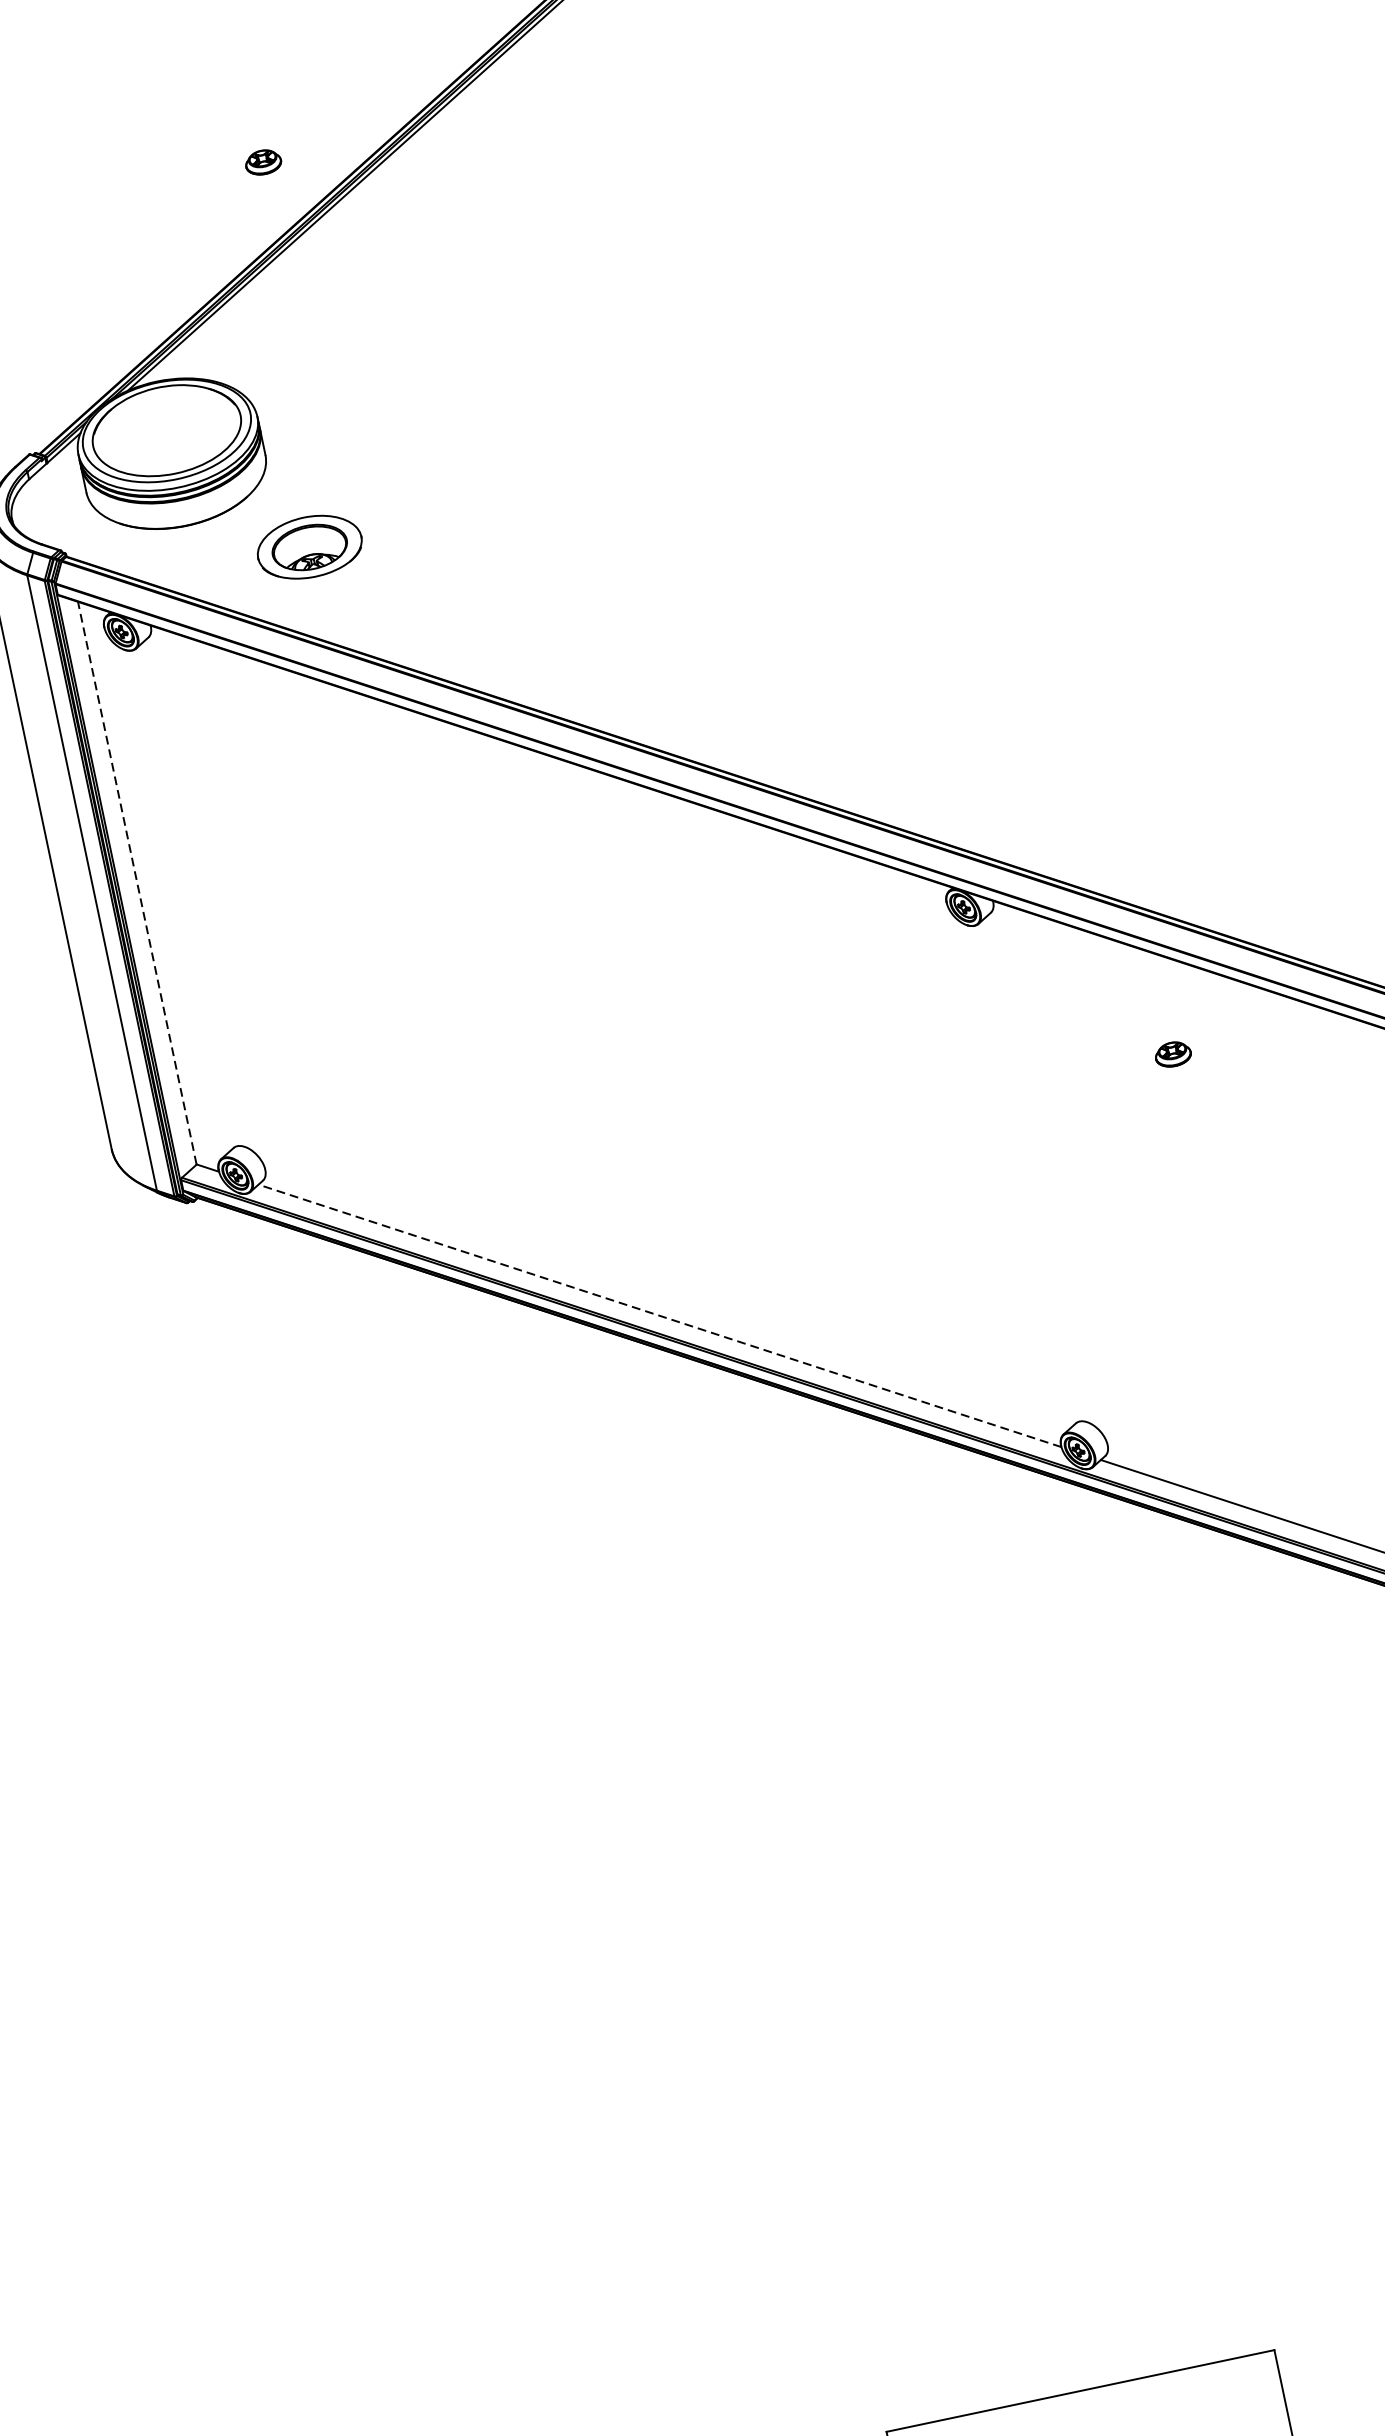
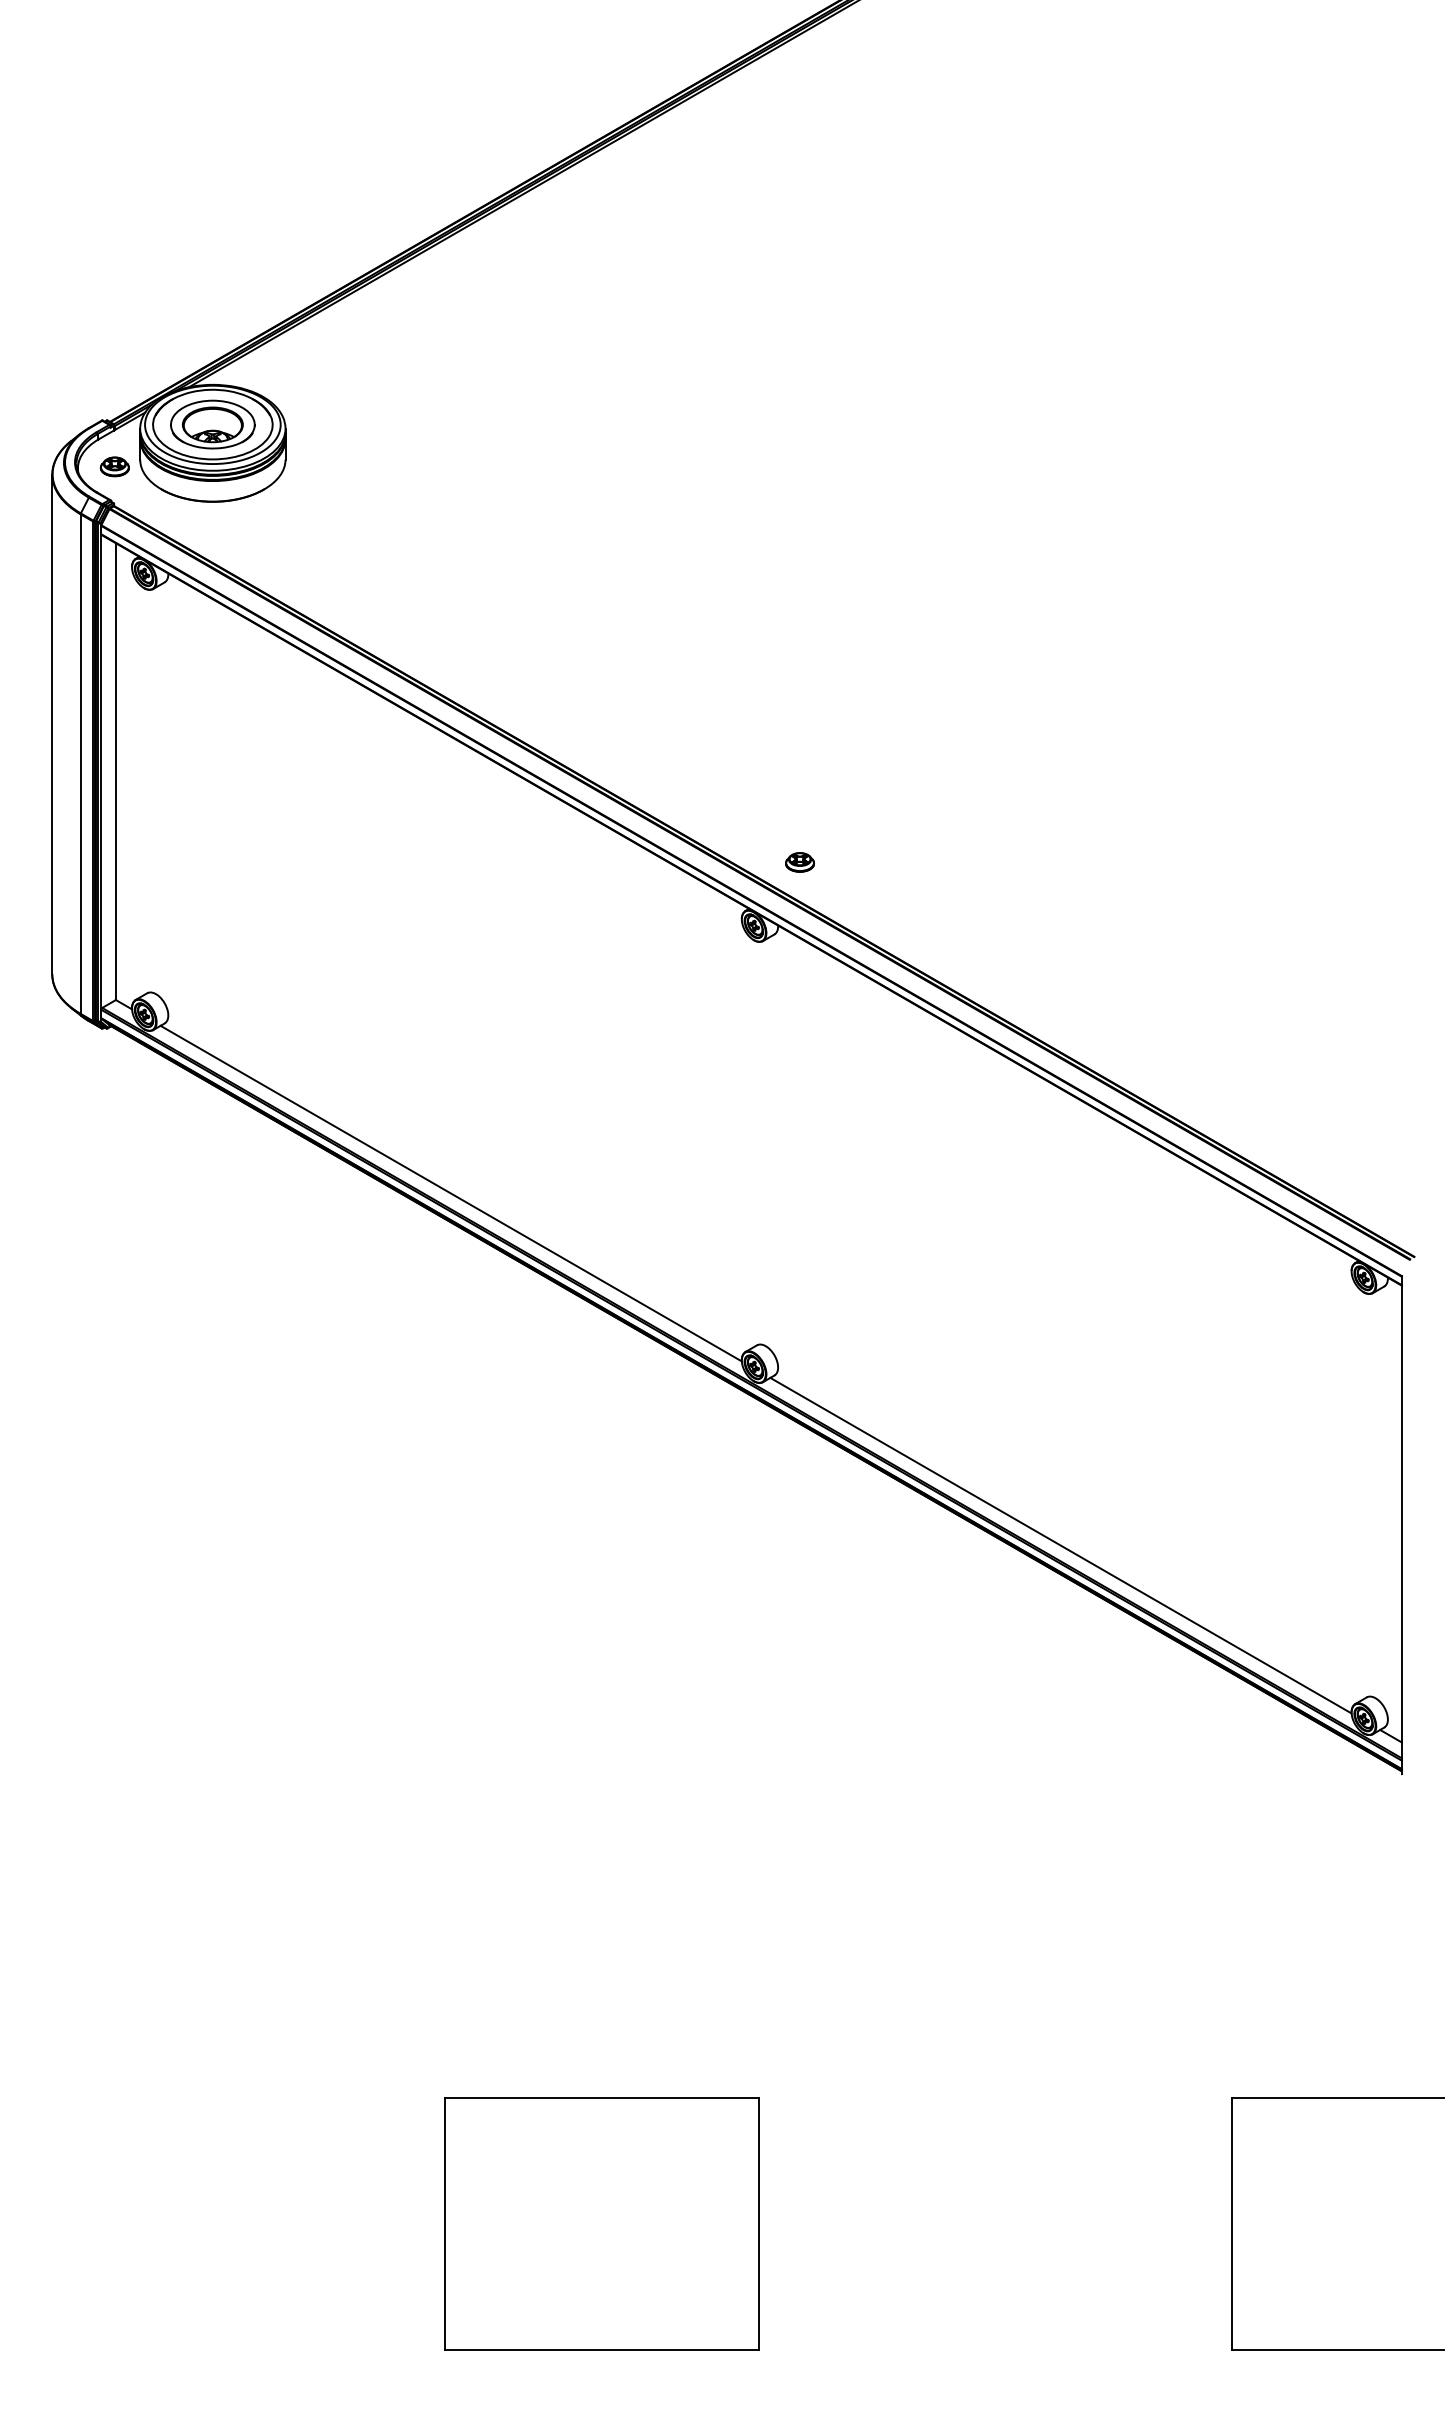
part: (262, 162) -> (114, 466), moved
part: (309, 547) -> (212, 424), moved
line: (136, 883) -> (115, 771), dashed -> solid
part: (1172, 1054) -> (799, 862), moved
line: (660, 1315) -> (451, 1193), dashed -> solid

